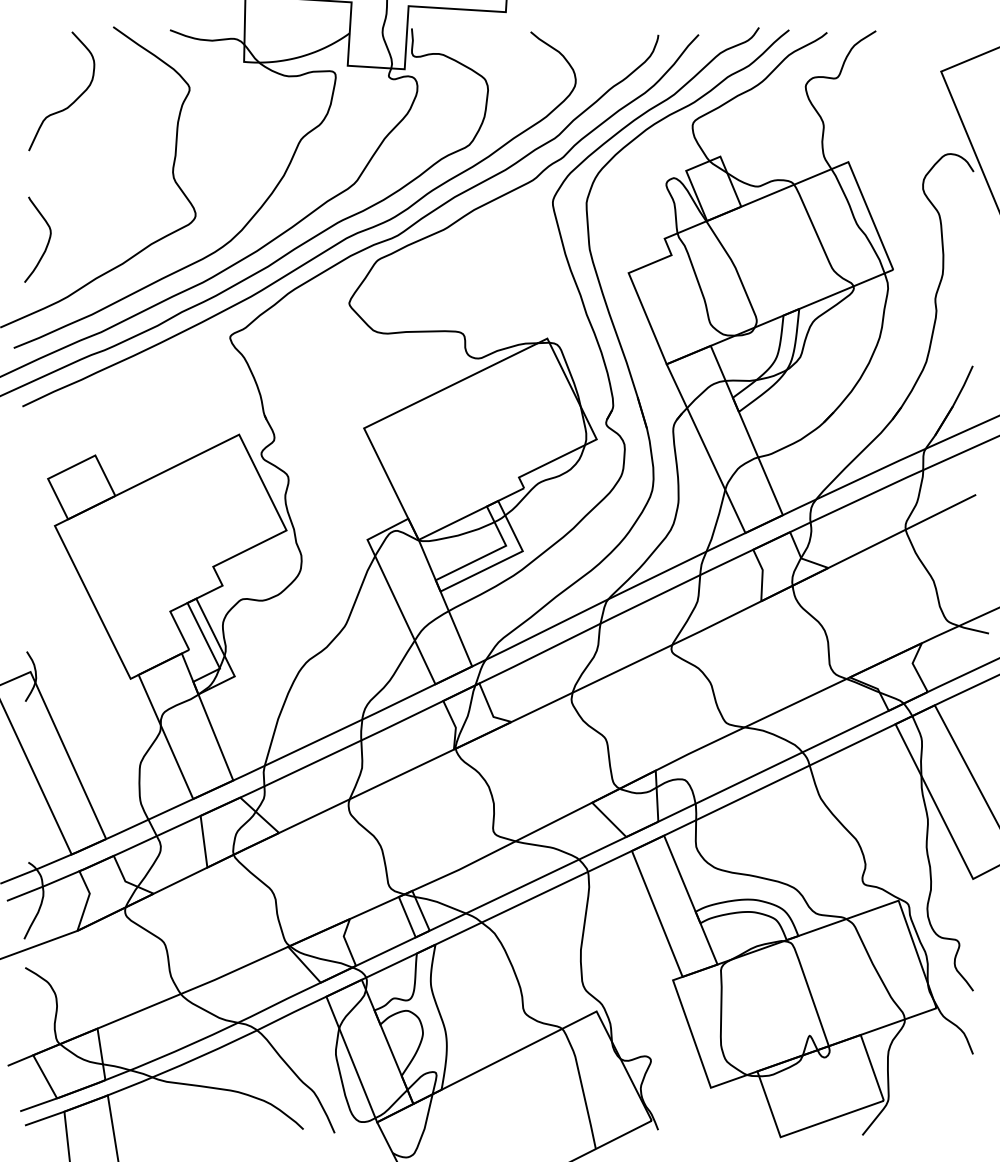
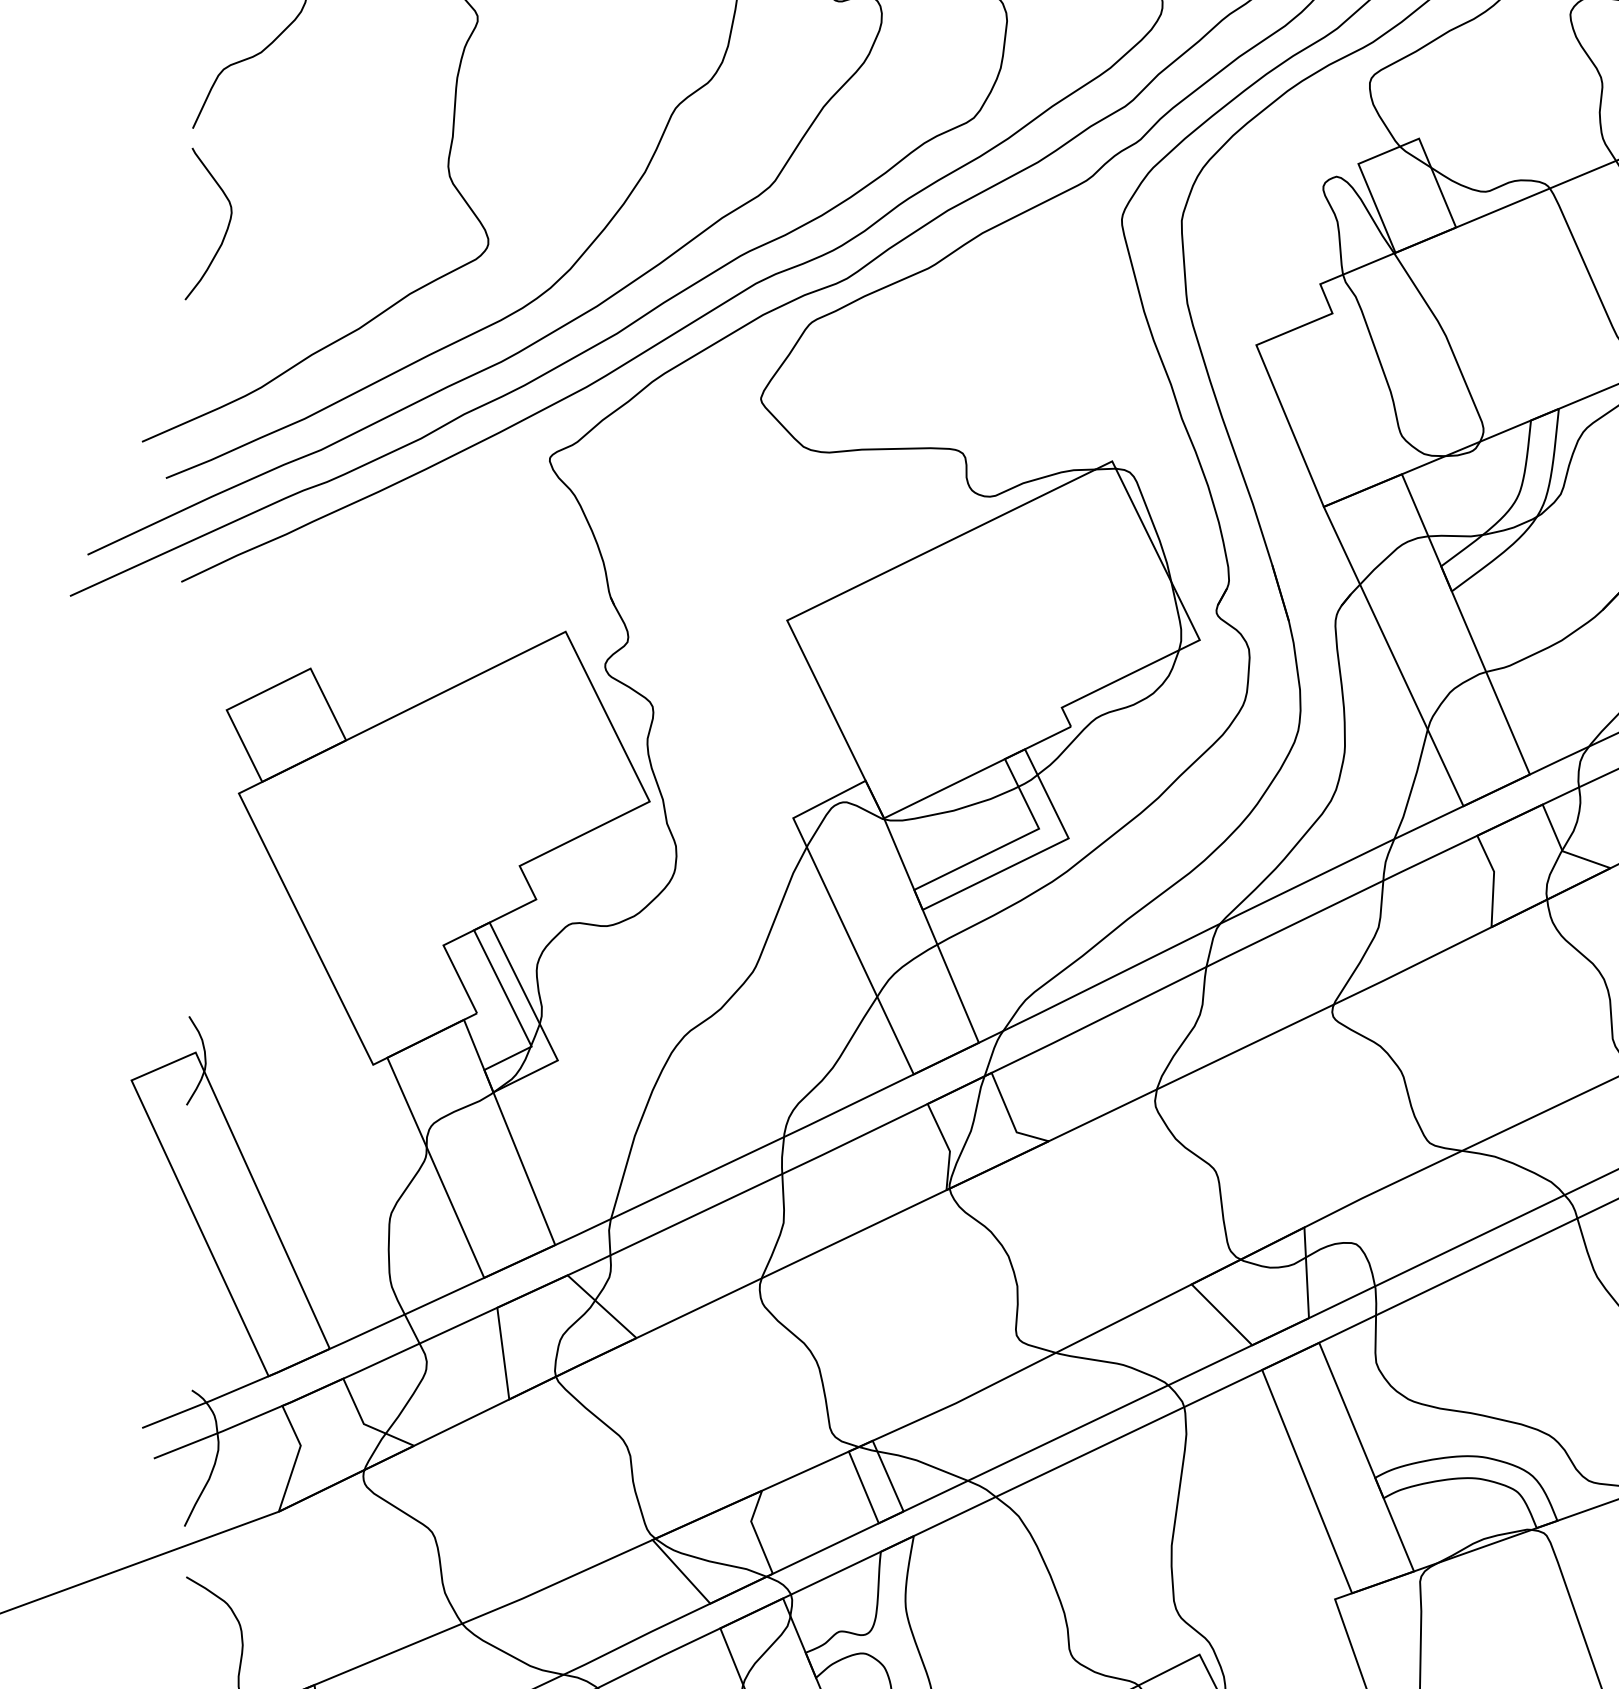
curve: (46, 244) -> (223, 232), moved

